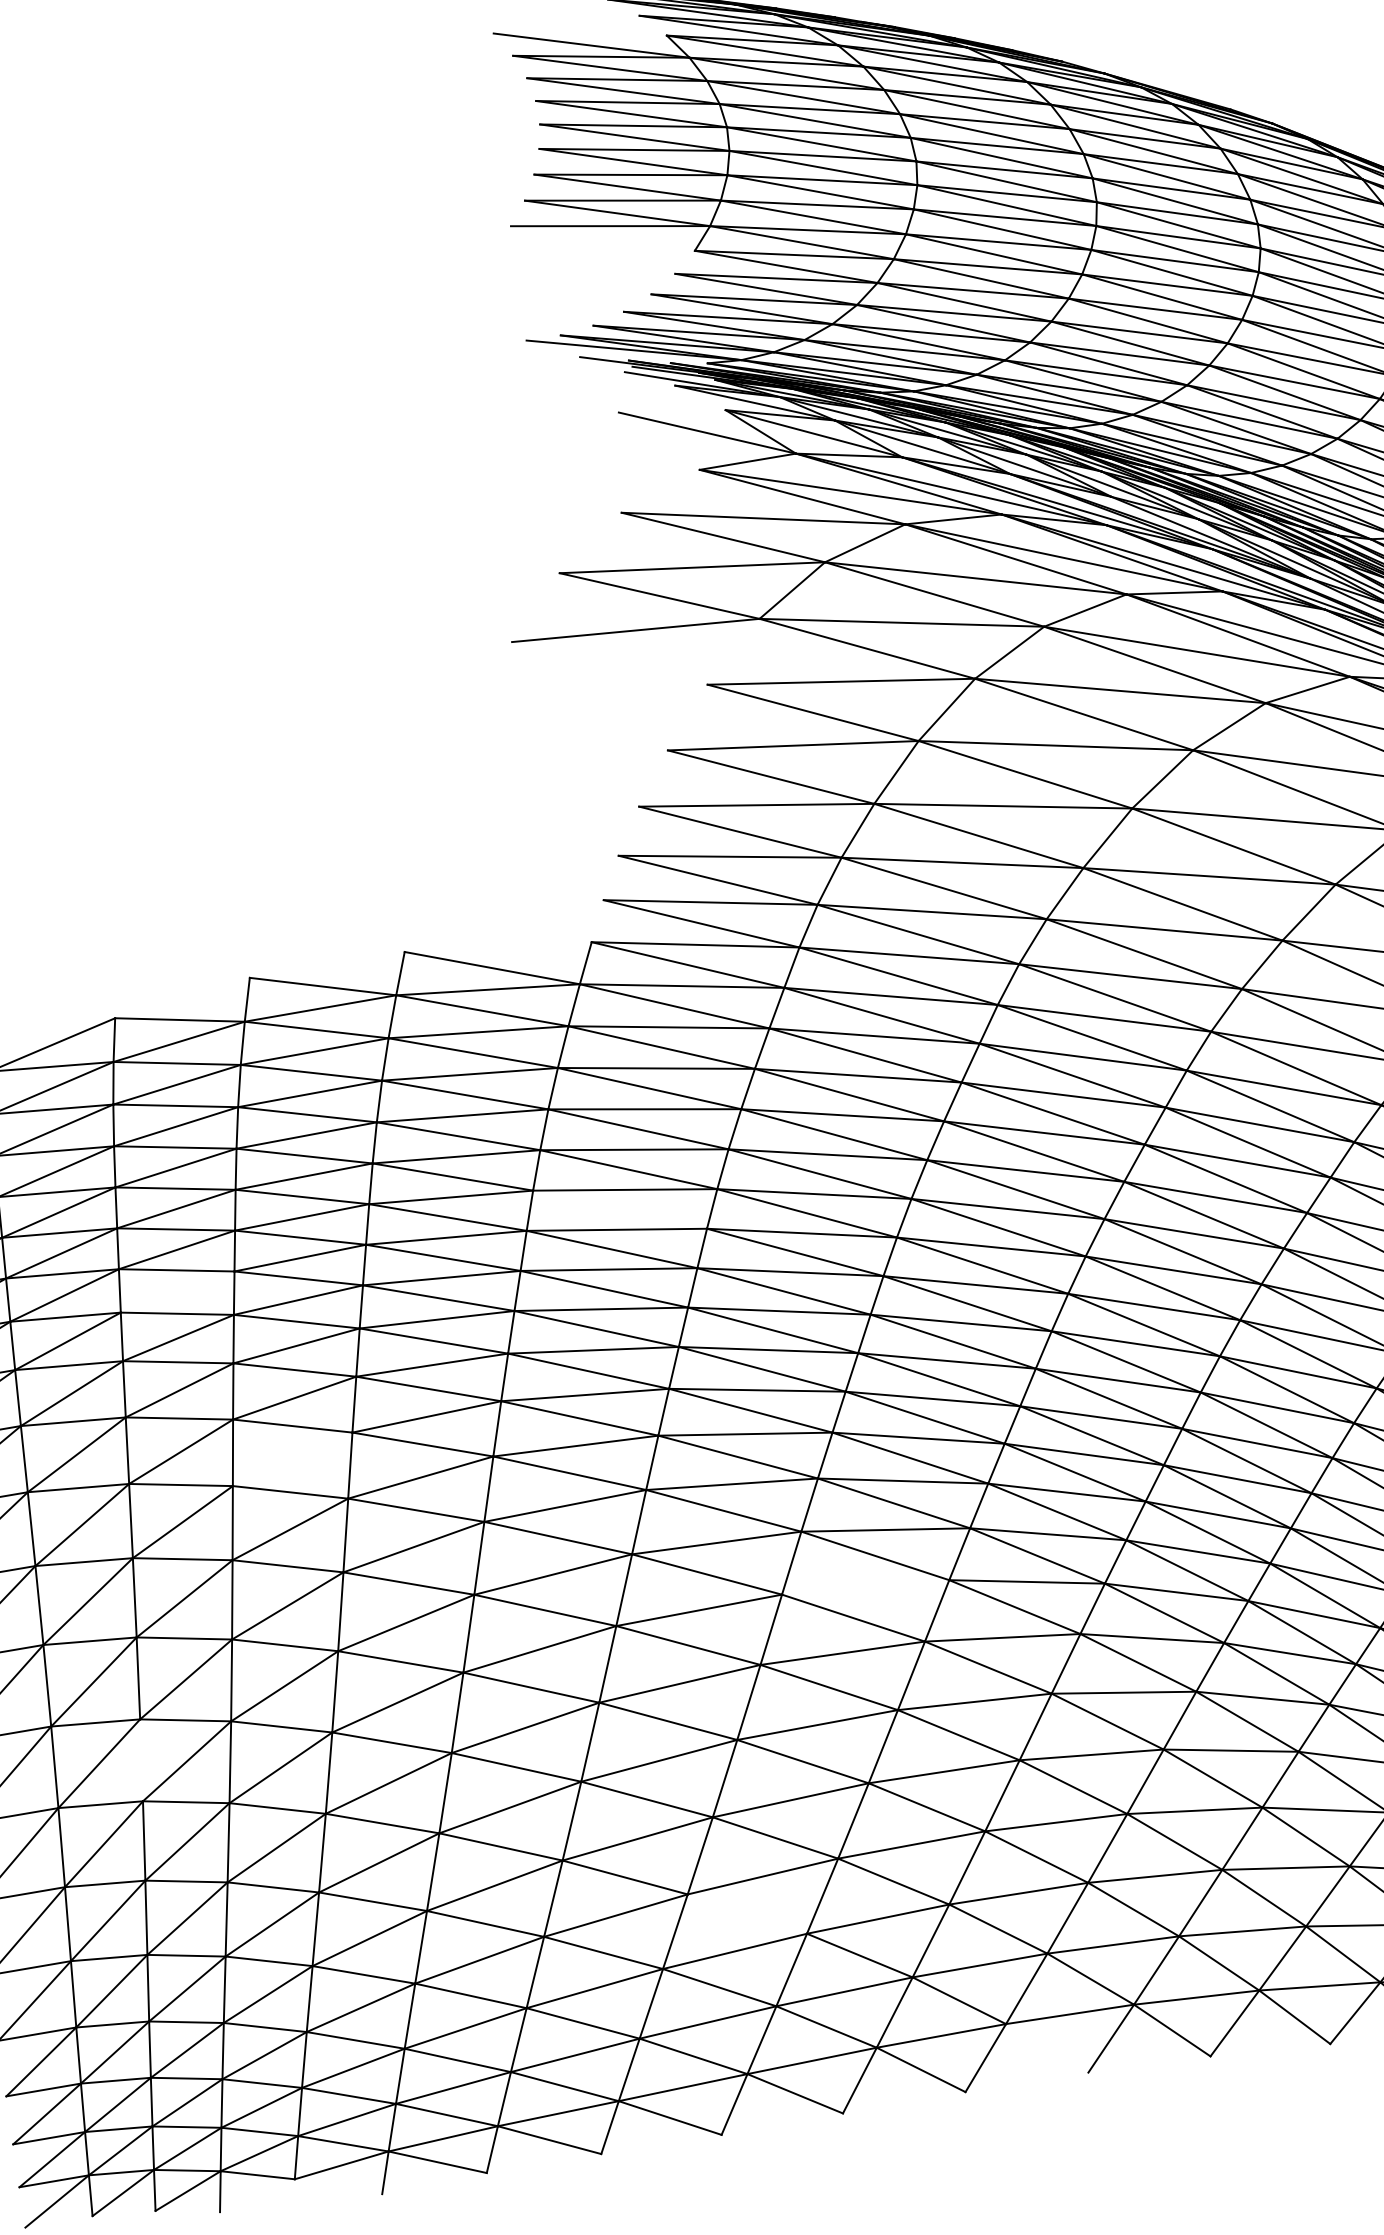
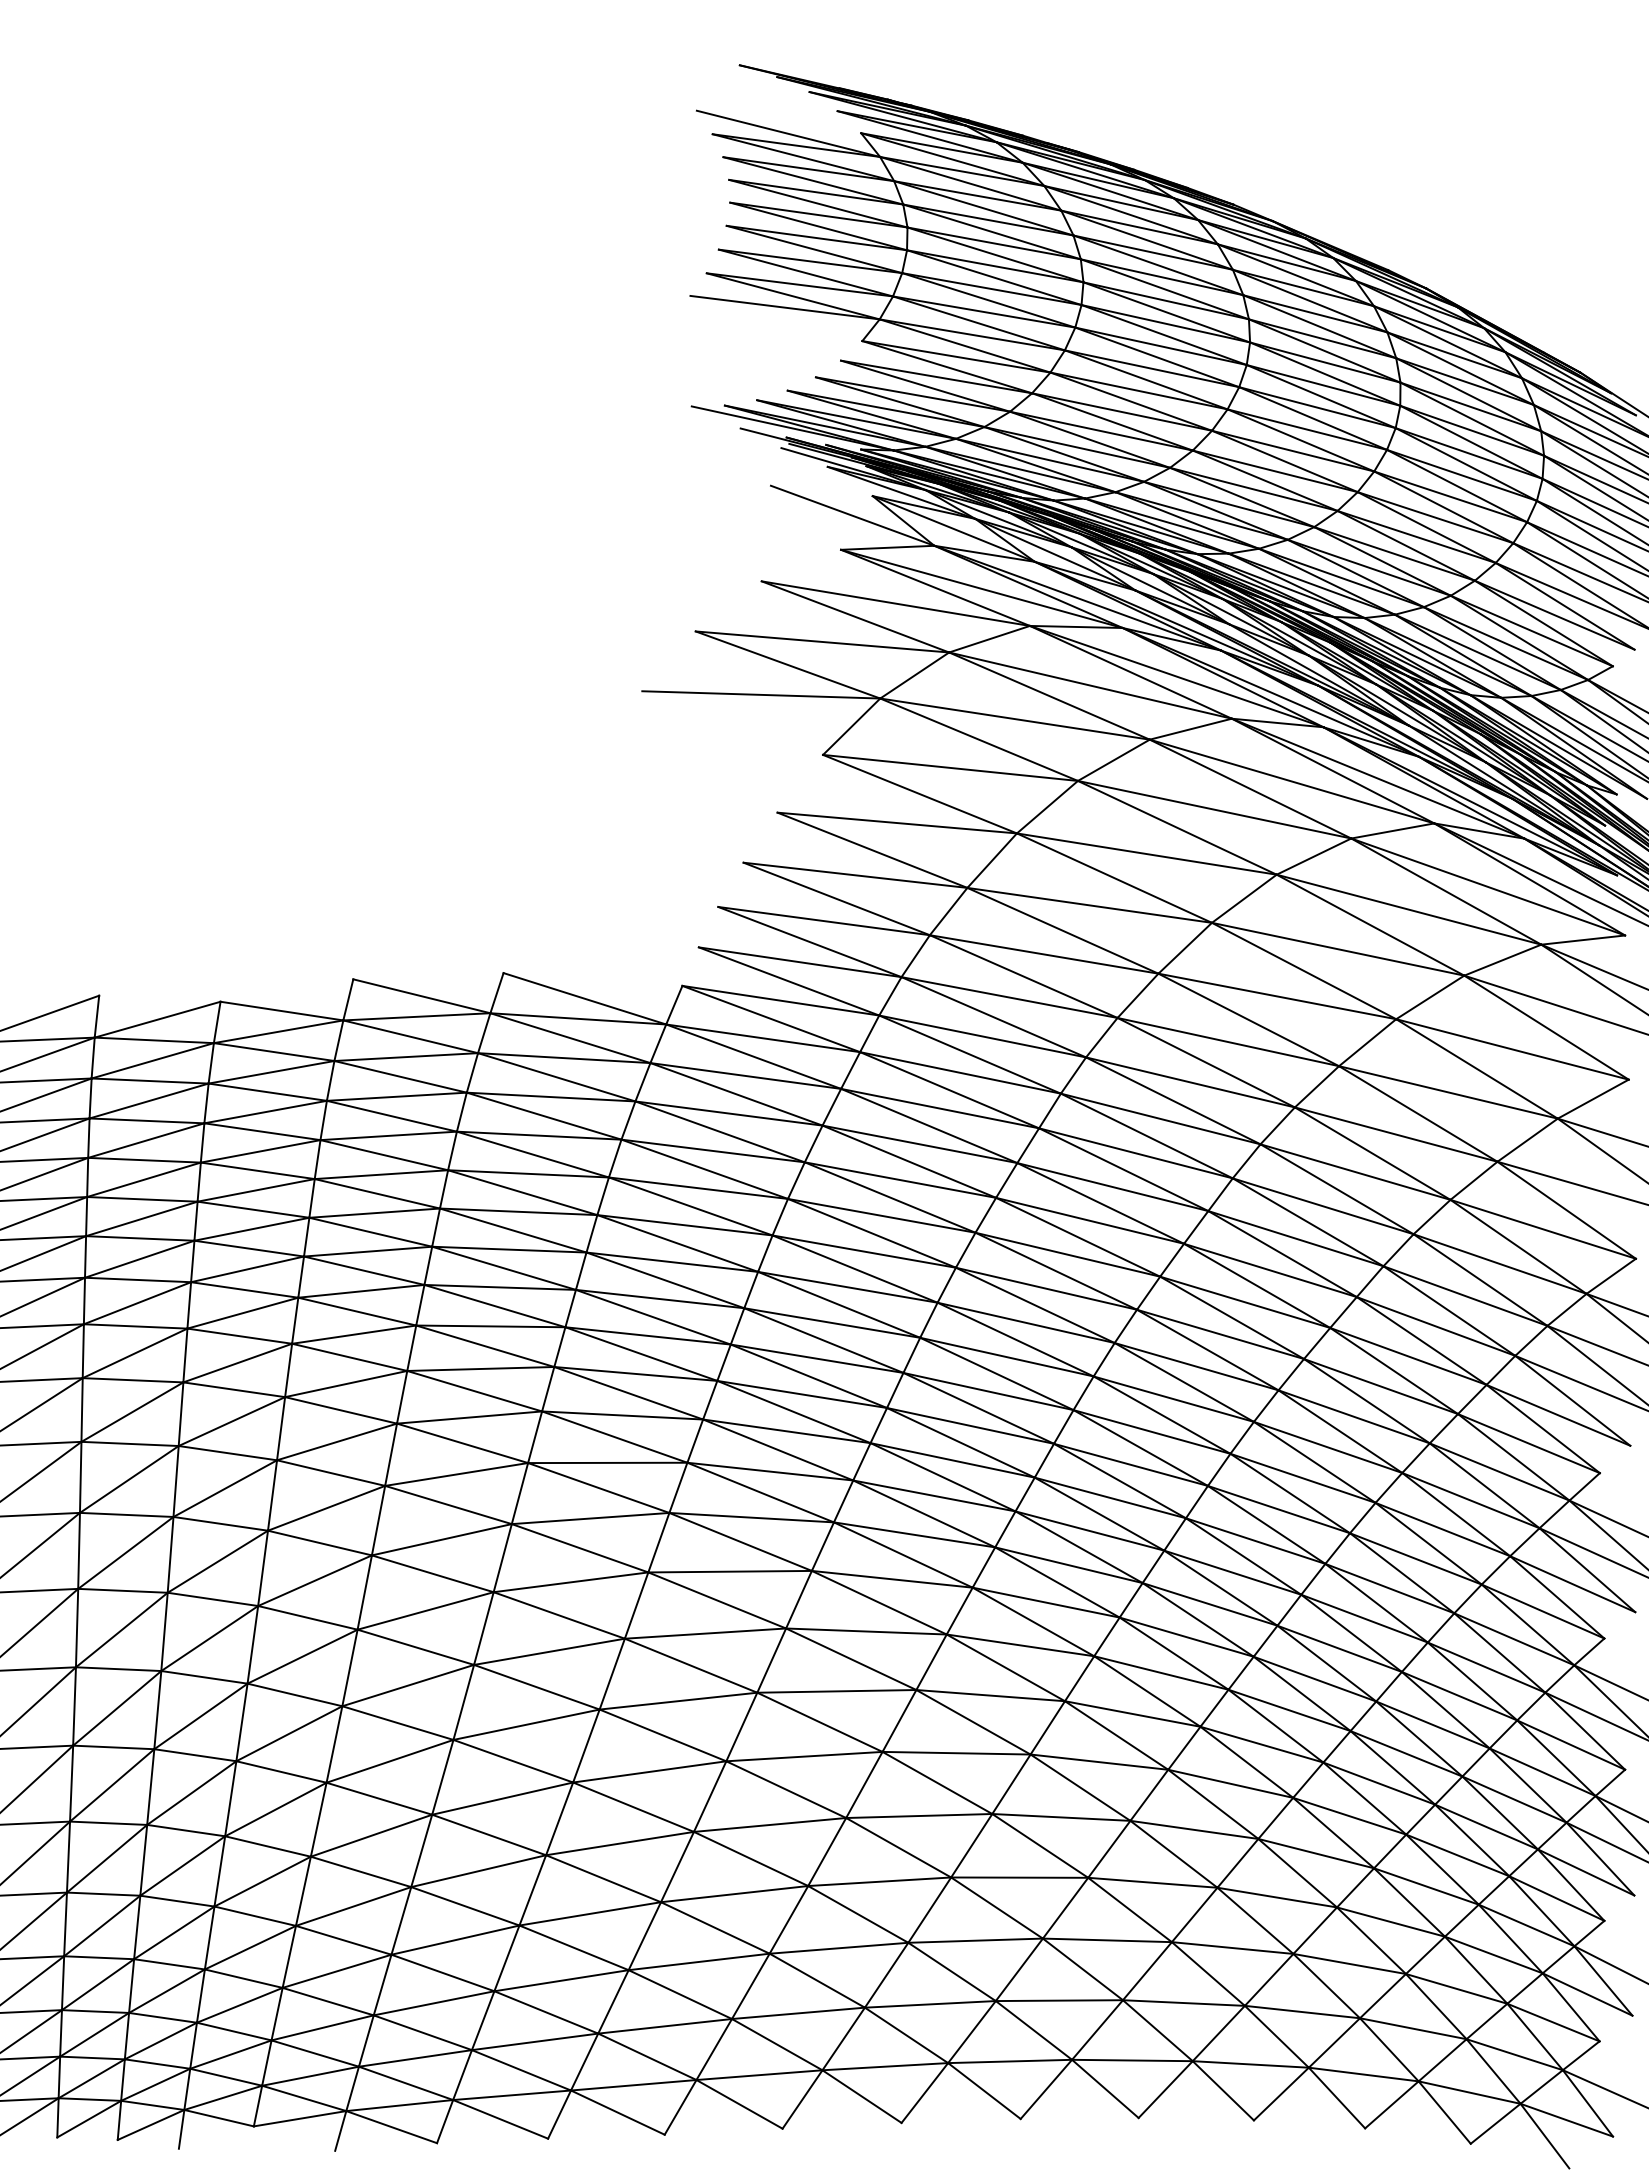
line: (733, 651) -> (851, 726), added
line: (619, 1209) -> (677, 1243), added
line: (177, 1292) -> (247, 1269), added
line: (293, 1458) -> (337, 1441), added
line: (865, 1587) -> (866, 1631), added
line: (141, 1760) -> (157, 1710), added
line: (746, 1913) -> (714, 1927), added
line: (1047, 2047) -> (984, 2090), added

